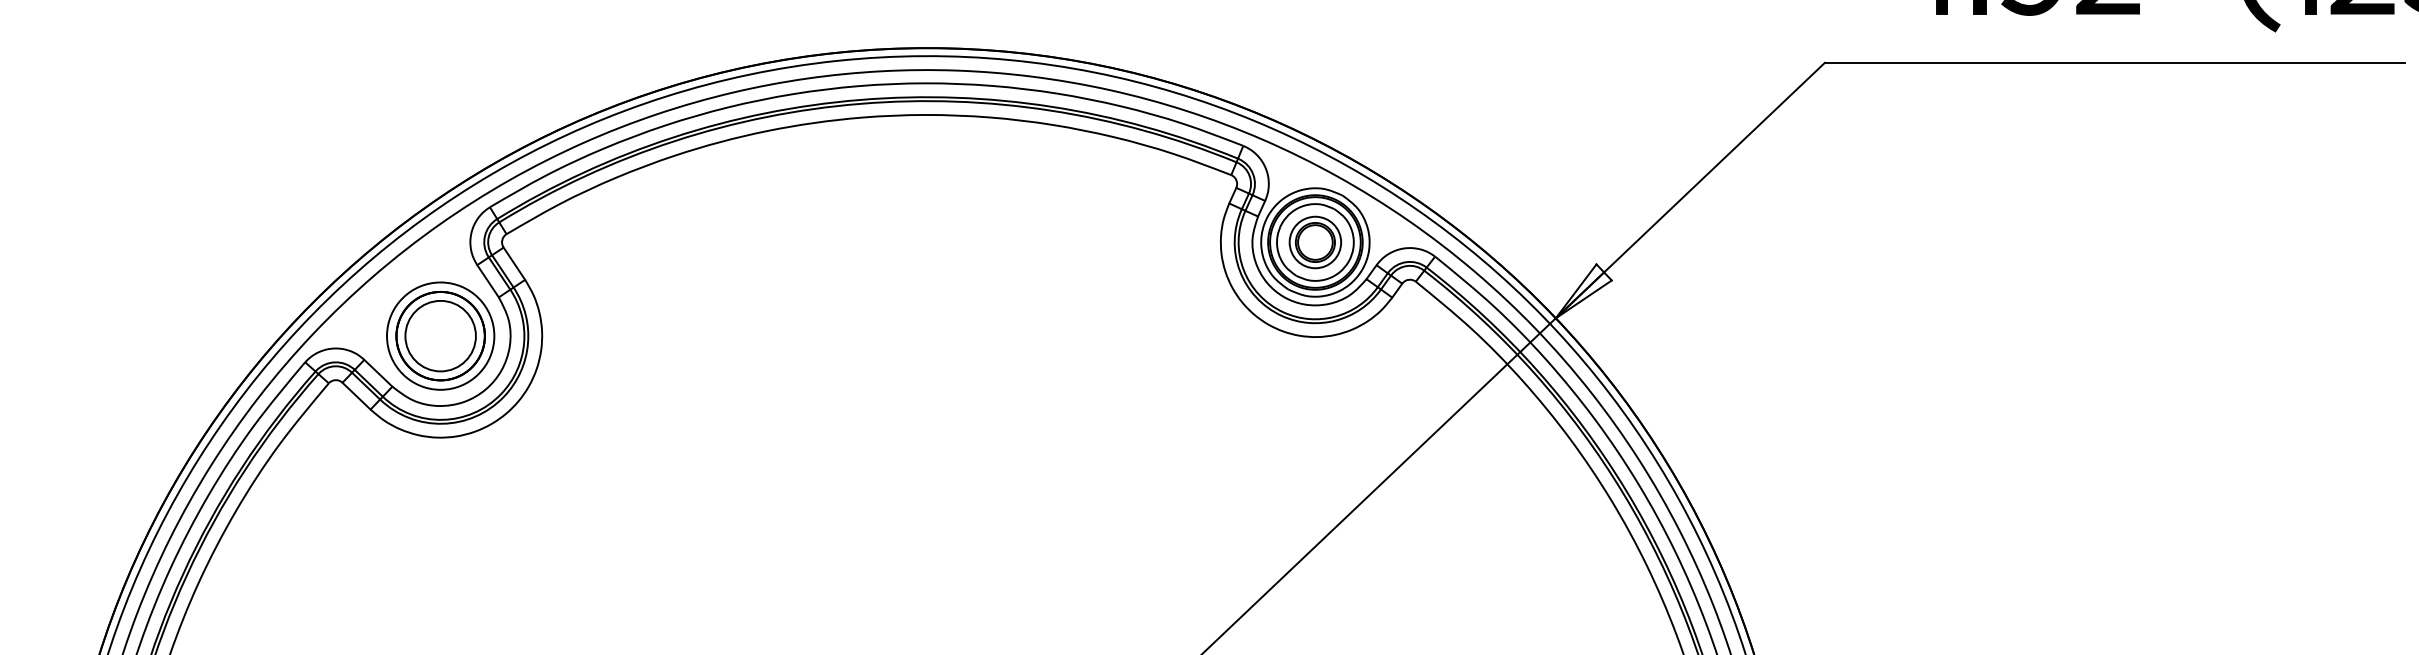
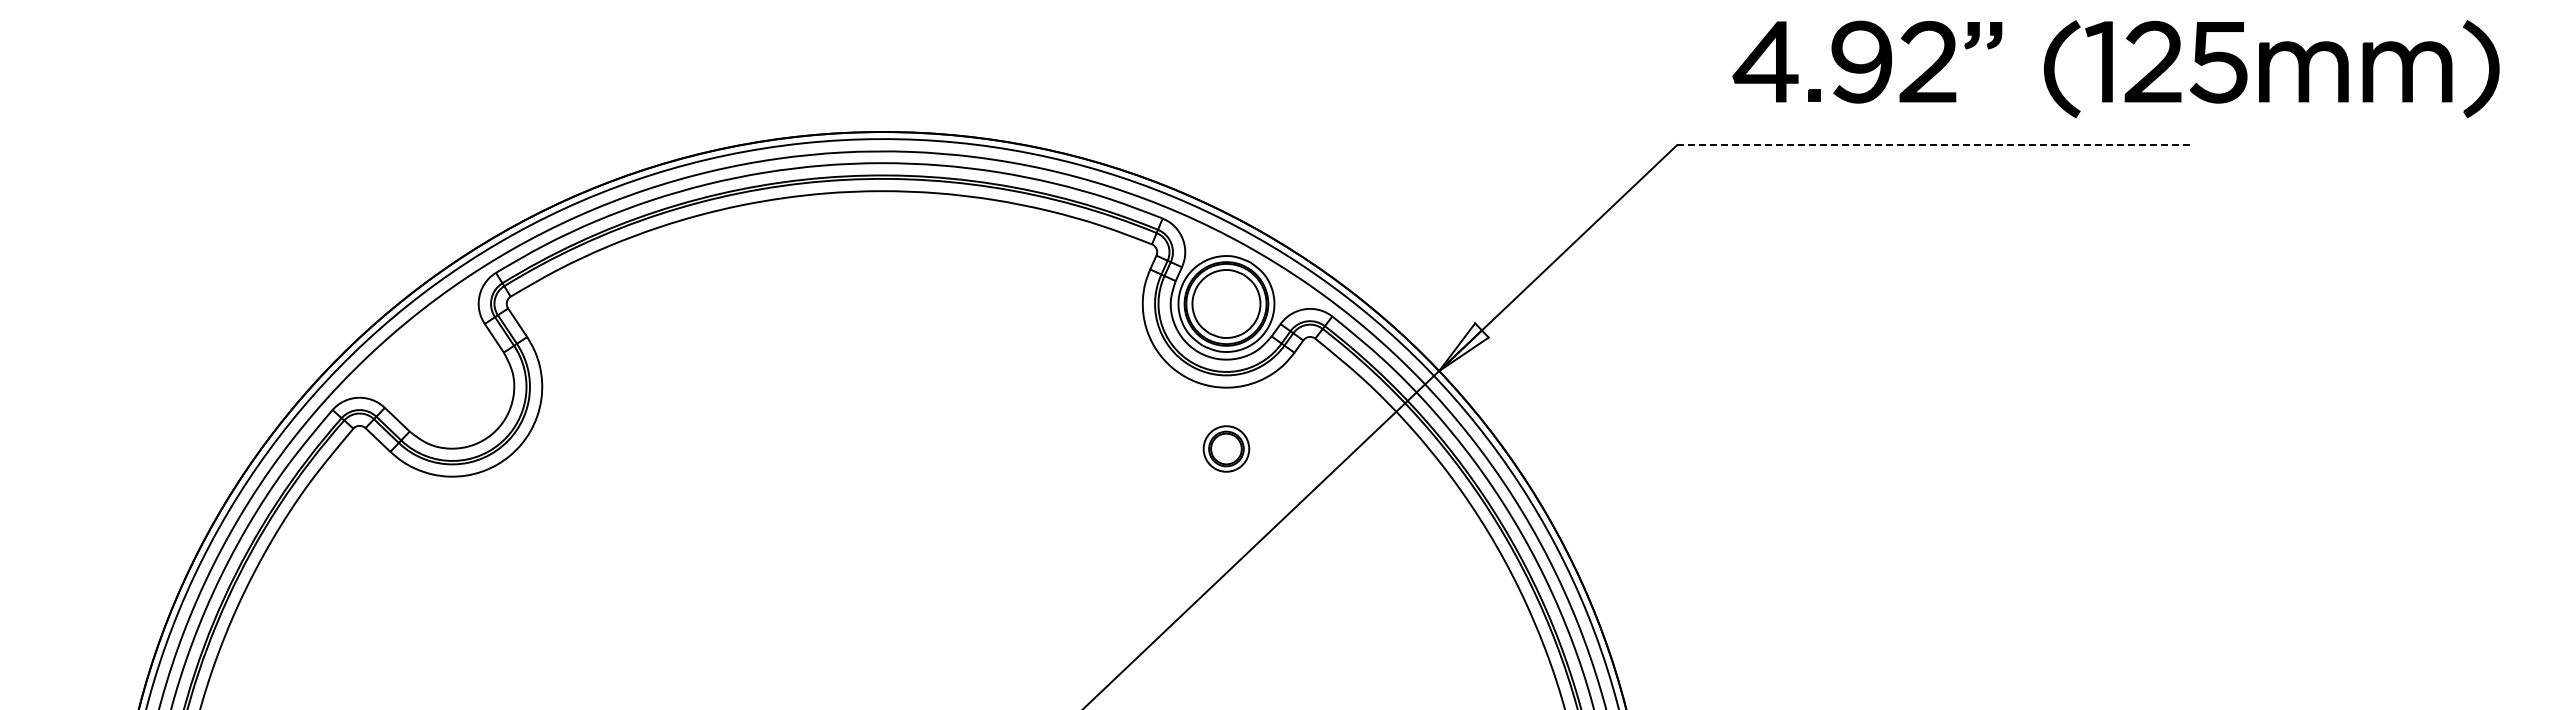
line: (2115, 63) -> (1934, 145), solid -> dashed
part: (1315, 241) -> (1226, 448), moved
part: (440, 335) -> (452, 386), removed

